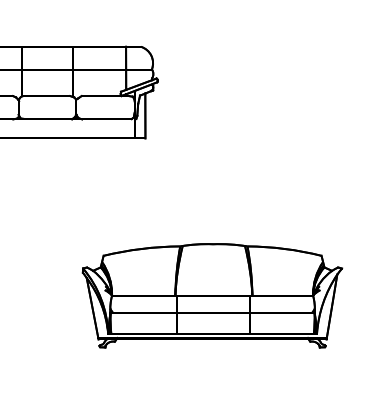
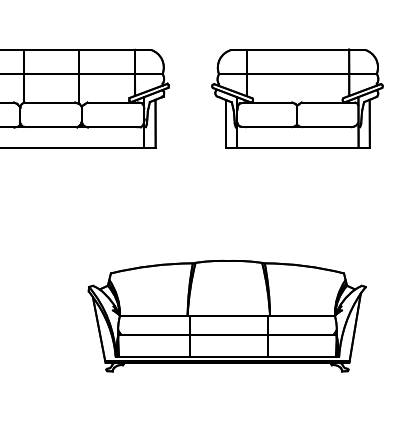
part: (277, 92) -> (296, 98), added

